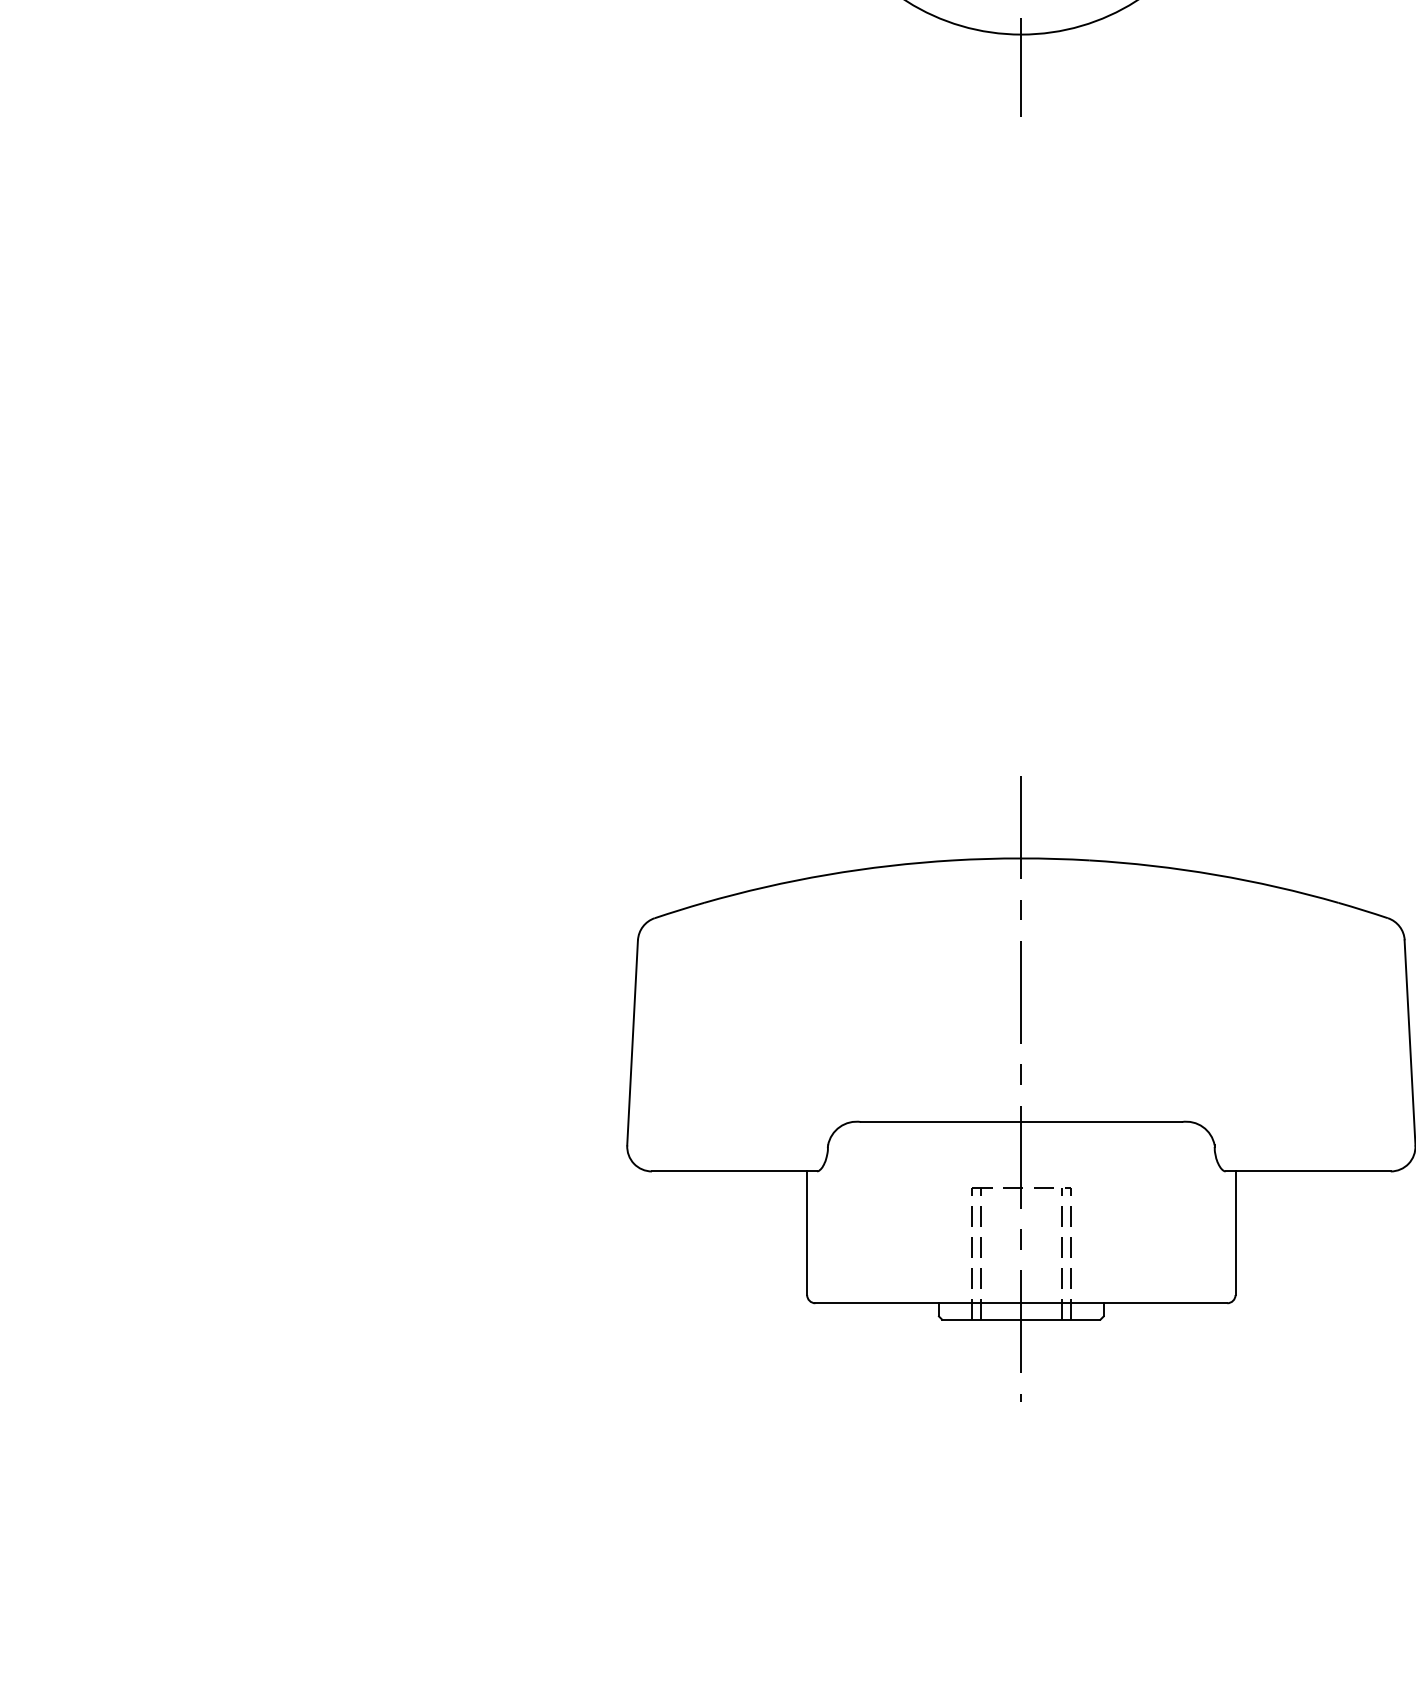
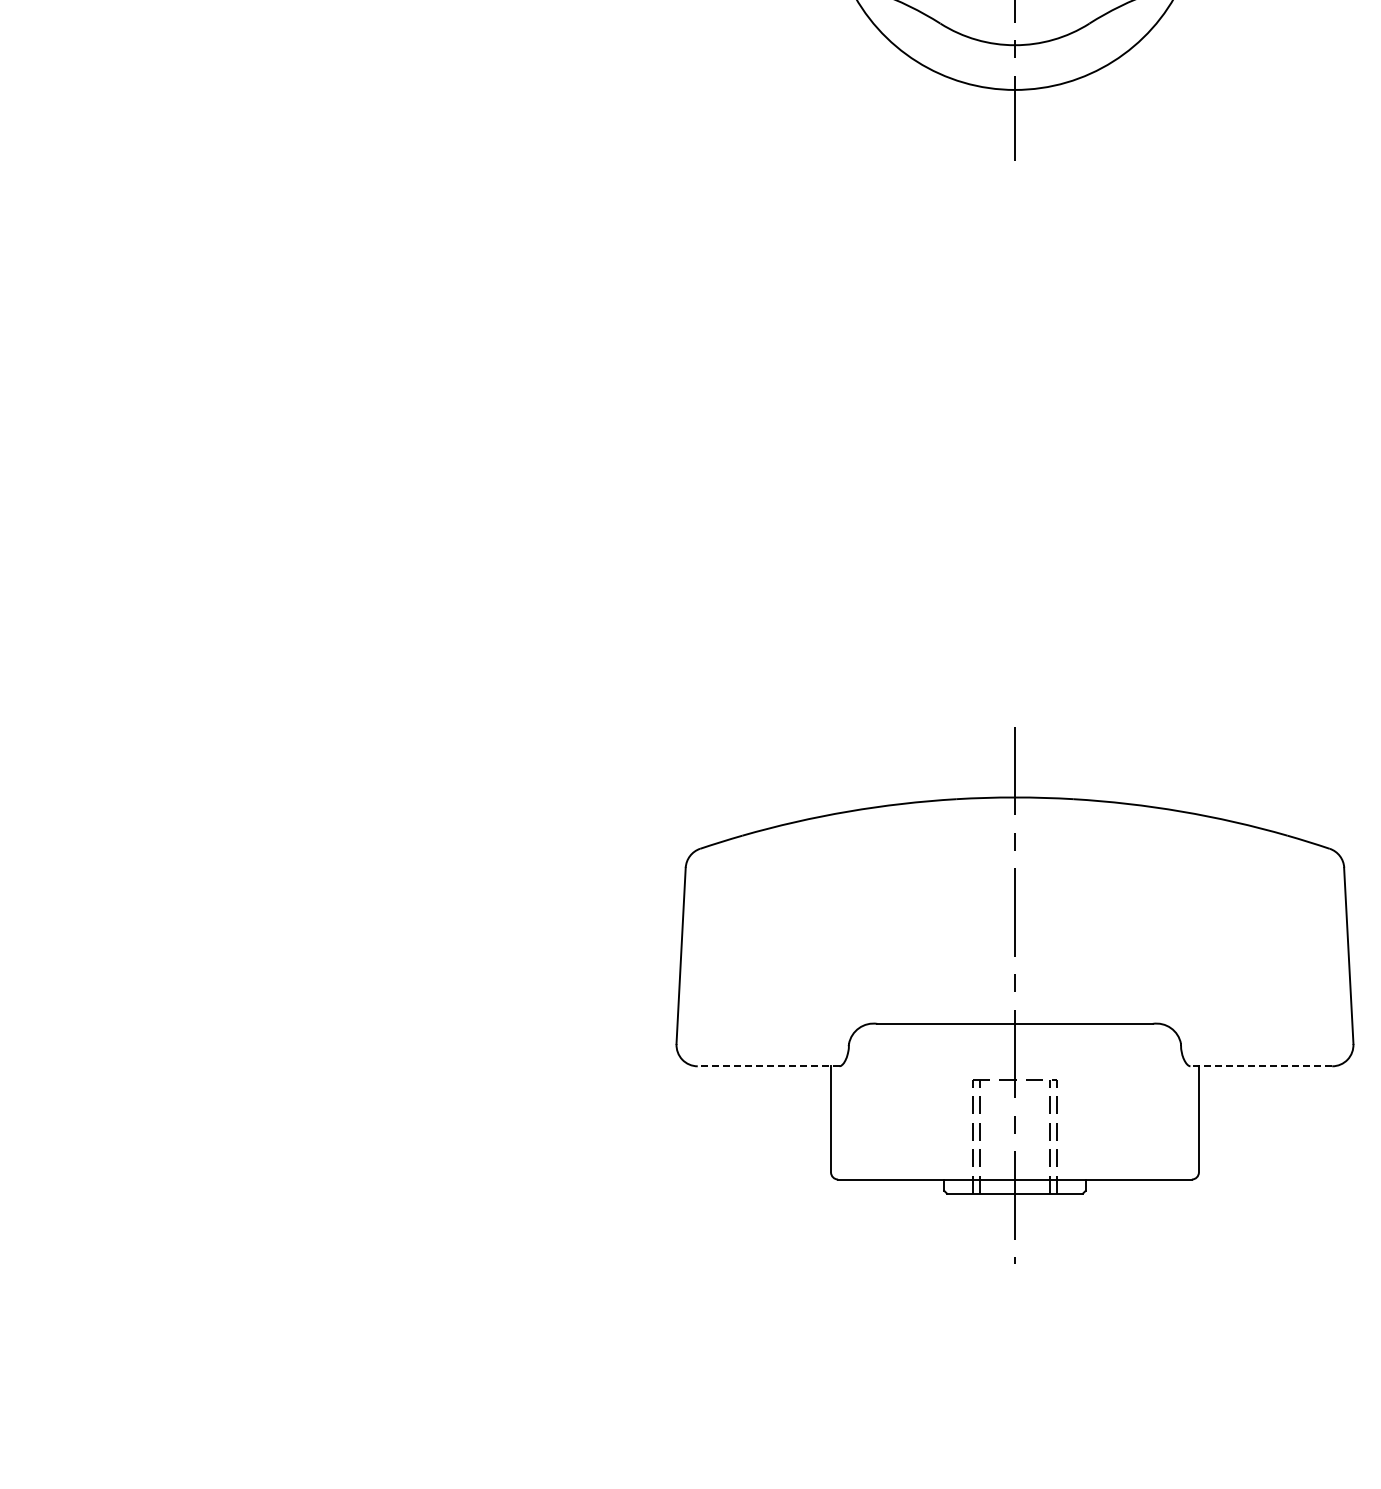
line: (734, 1171) -> (768, 1066), solid -> dashed
line: (1308, 1171) -> (1261, 1066), solid -> dashed

